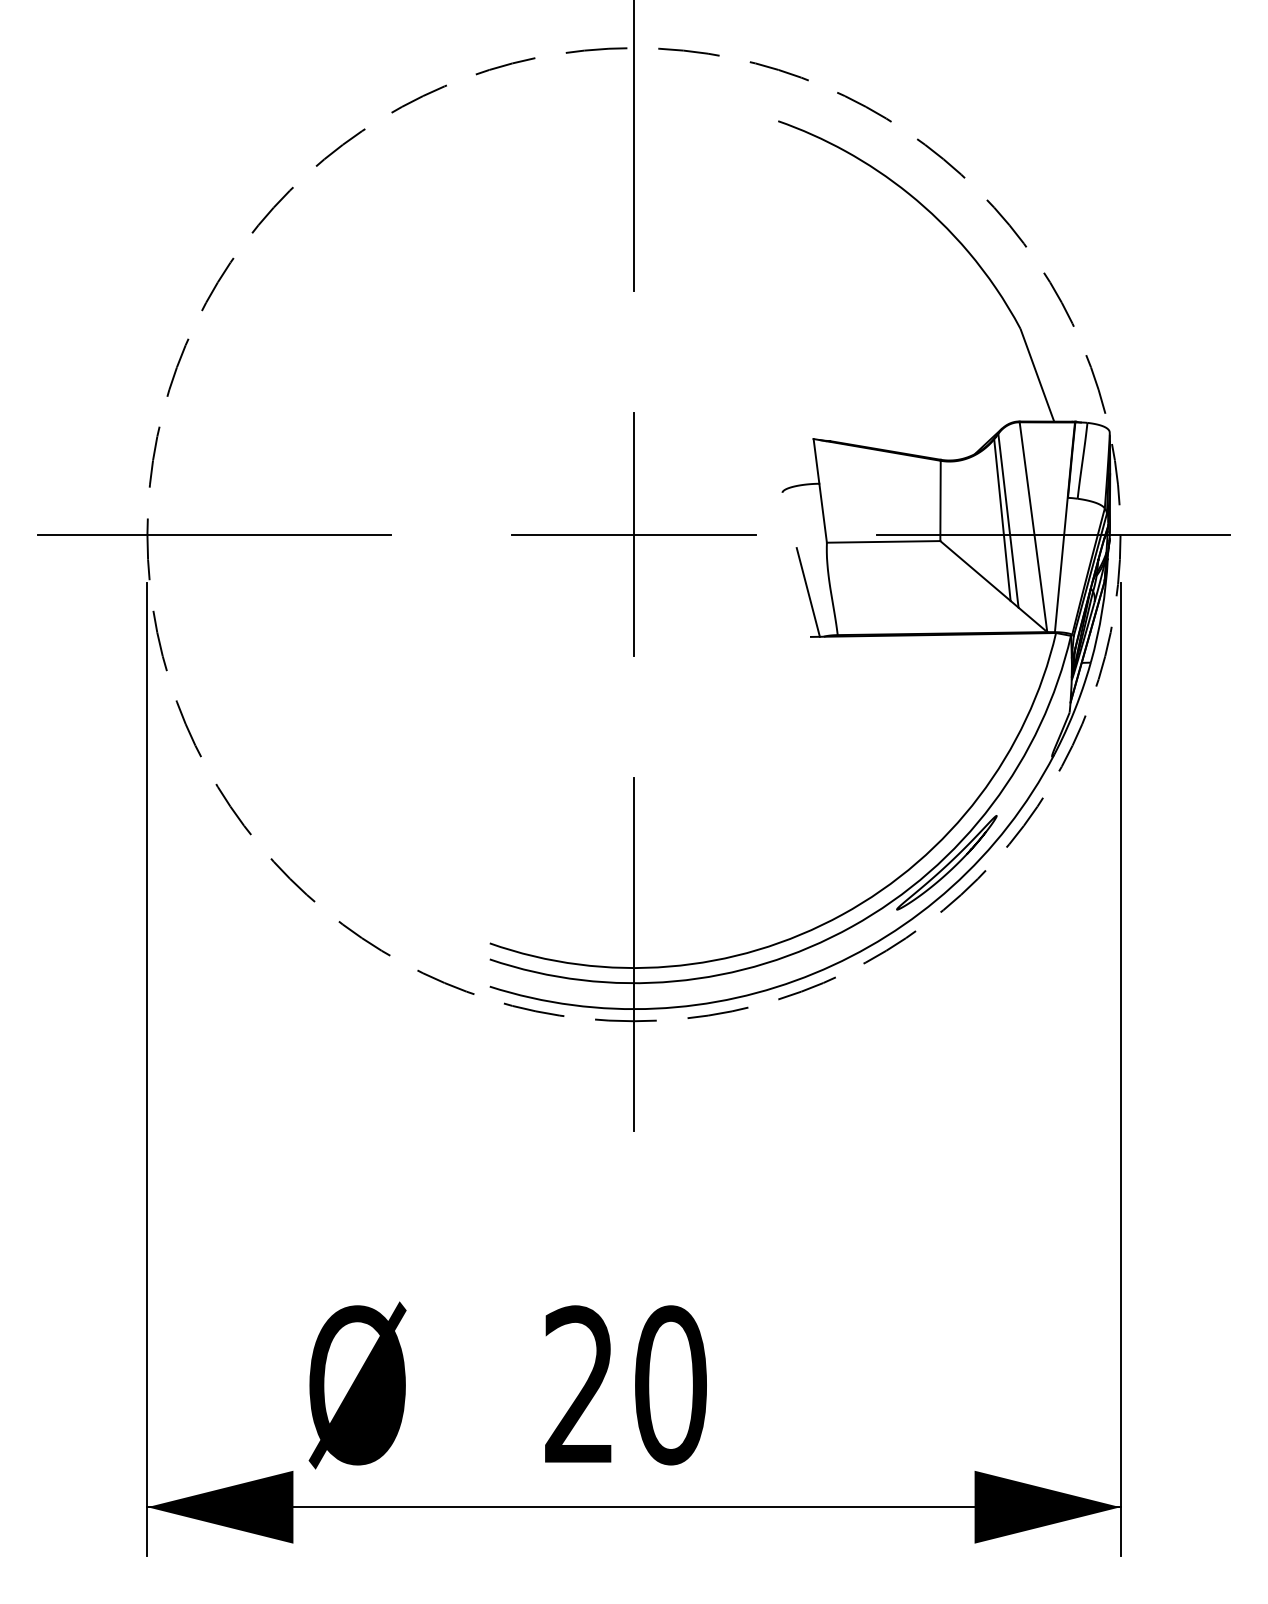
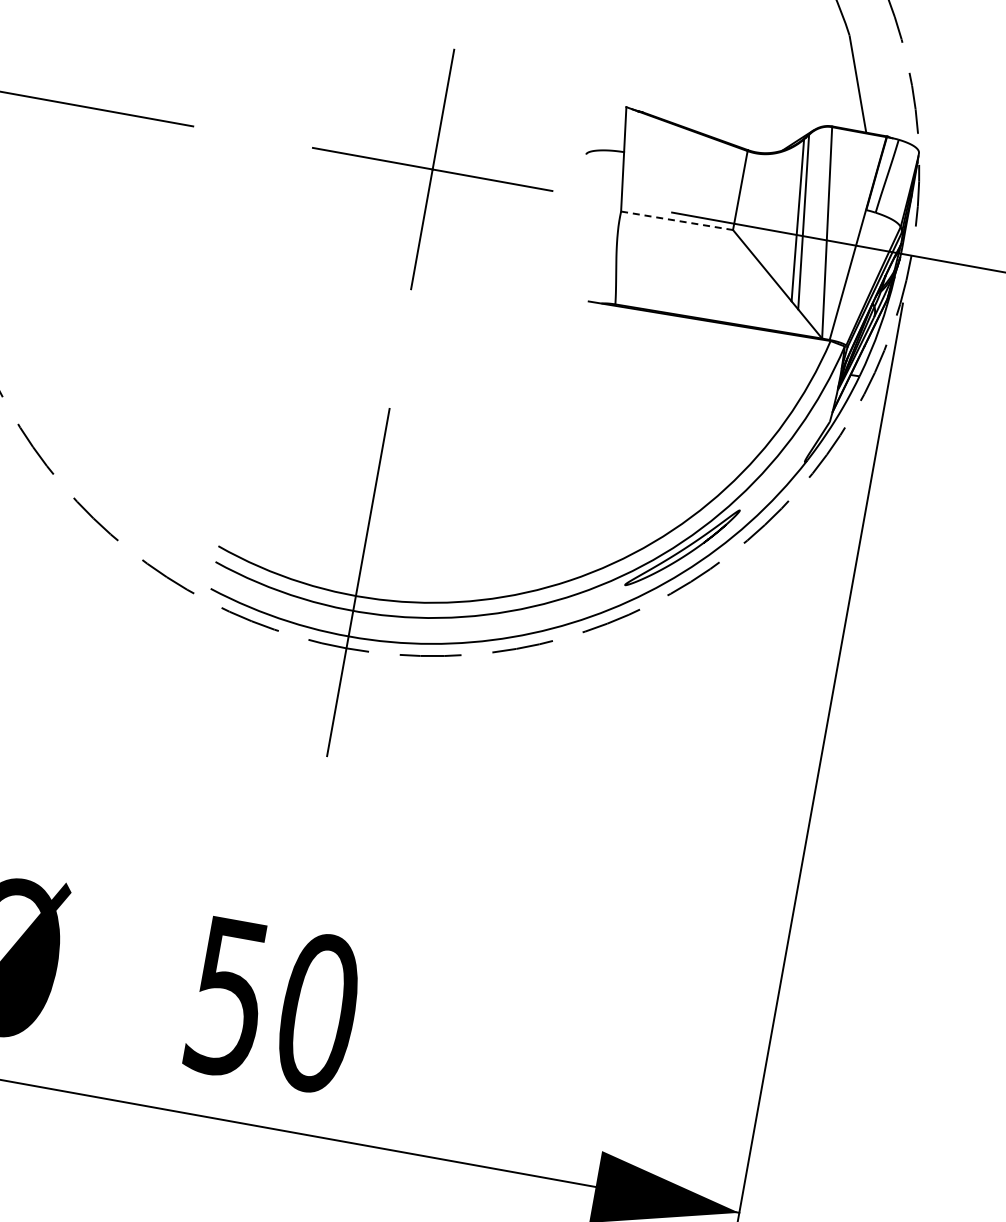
line: (883, 541) -> (677, 220), solid -> dashed
line: (807, 592) -> (593, 257), removed
text: (579, 1385) -> (228, 997), 20 -> 50

